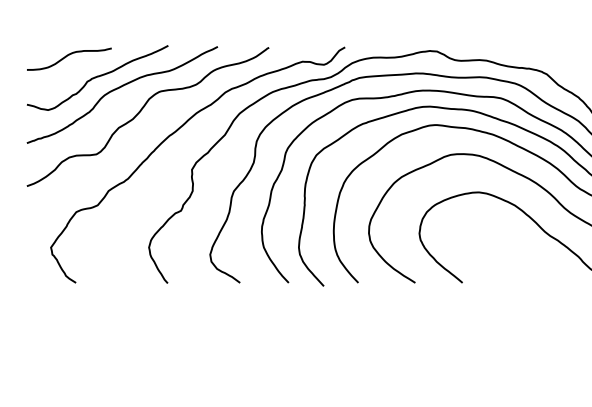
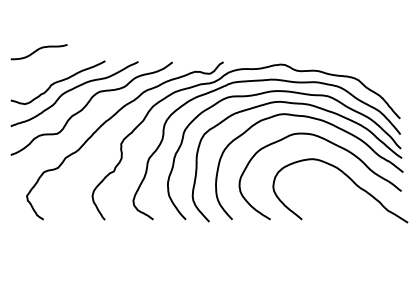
curve: (66, 58) -> (37, 51), moved

